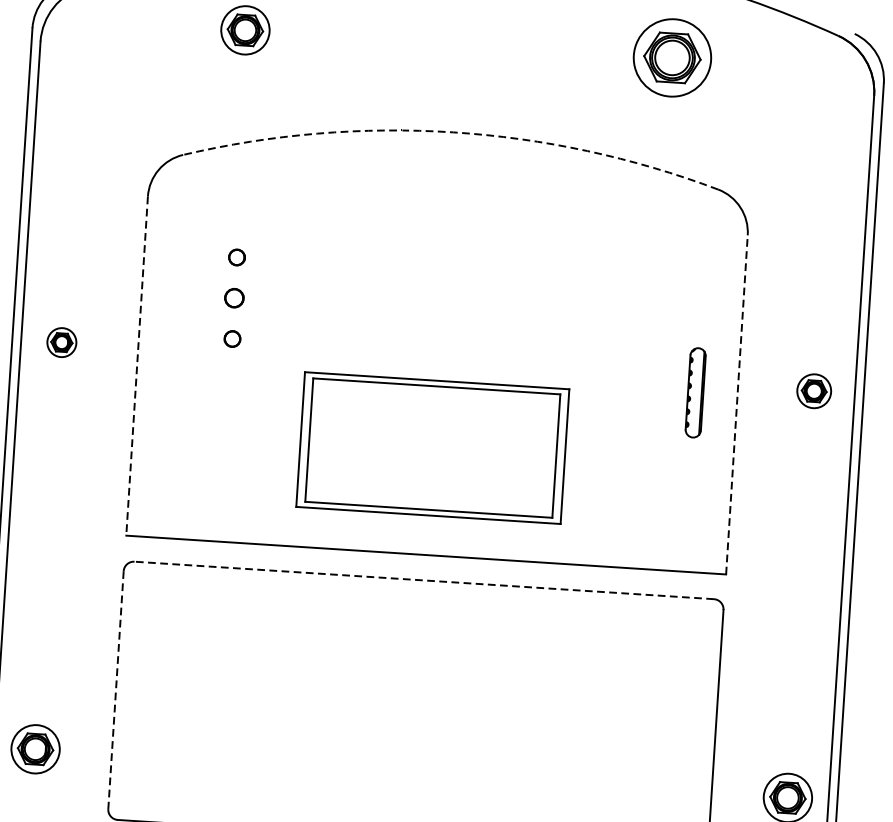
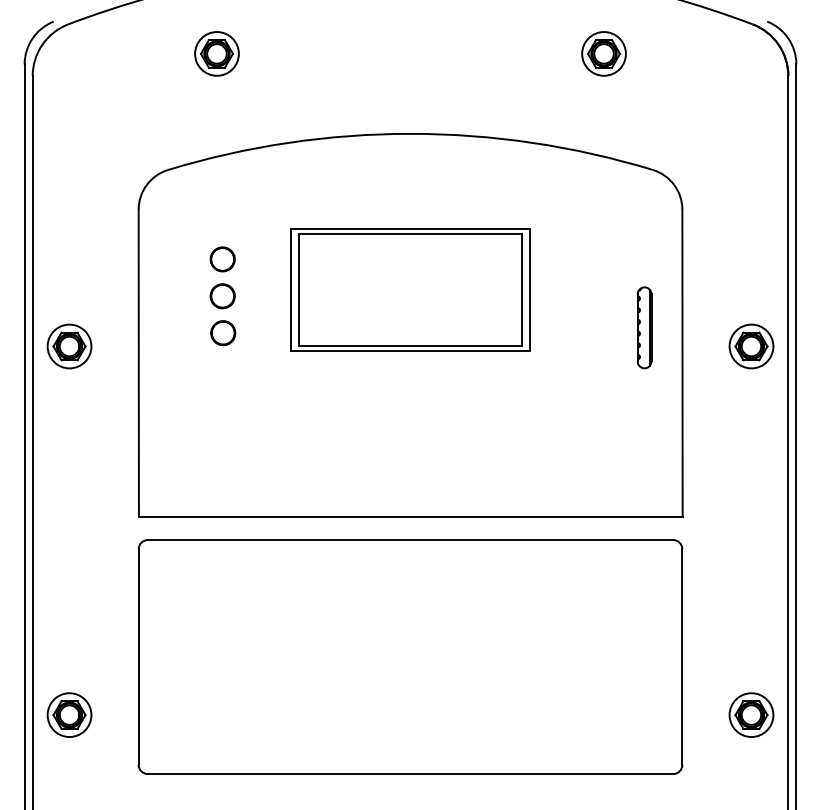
part: (671, 57) -> (603, 53), size x0.62
arc: (453, 131) -> (410, 133), dashed -> solid
circle: (236, 257) -> (222, 259), size x1.67
circle: (234, 298) -> (222, 296), size x1.43
circle: (232, 339) -> (223, 333), size x1.67
part: (61, 342) -> (69, 346), size x1.67
line: (136, 366) -> (138, 363), dashed -> solid
part: (814, 391) -> (751, 346), size x1.43
part: (695, 392) -> (644, 327), moved
line: (736, 405) -> (682, 363), dashed -> solid
part: (432, 447) -> (410, 289), moved
line: (424, 580) -> (410, 540), dashed -> solid
line: (115, 690) -> (138, 657), dashed -> solid

